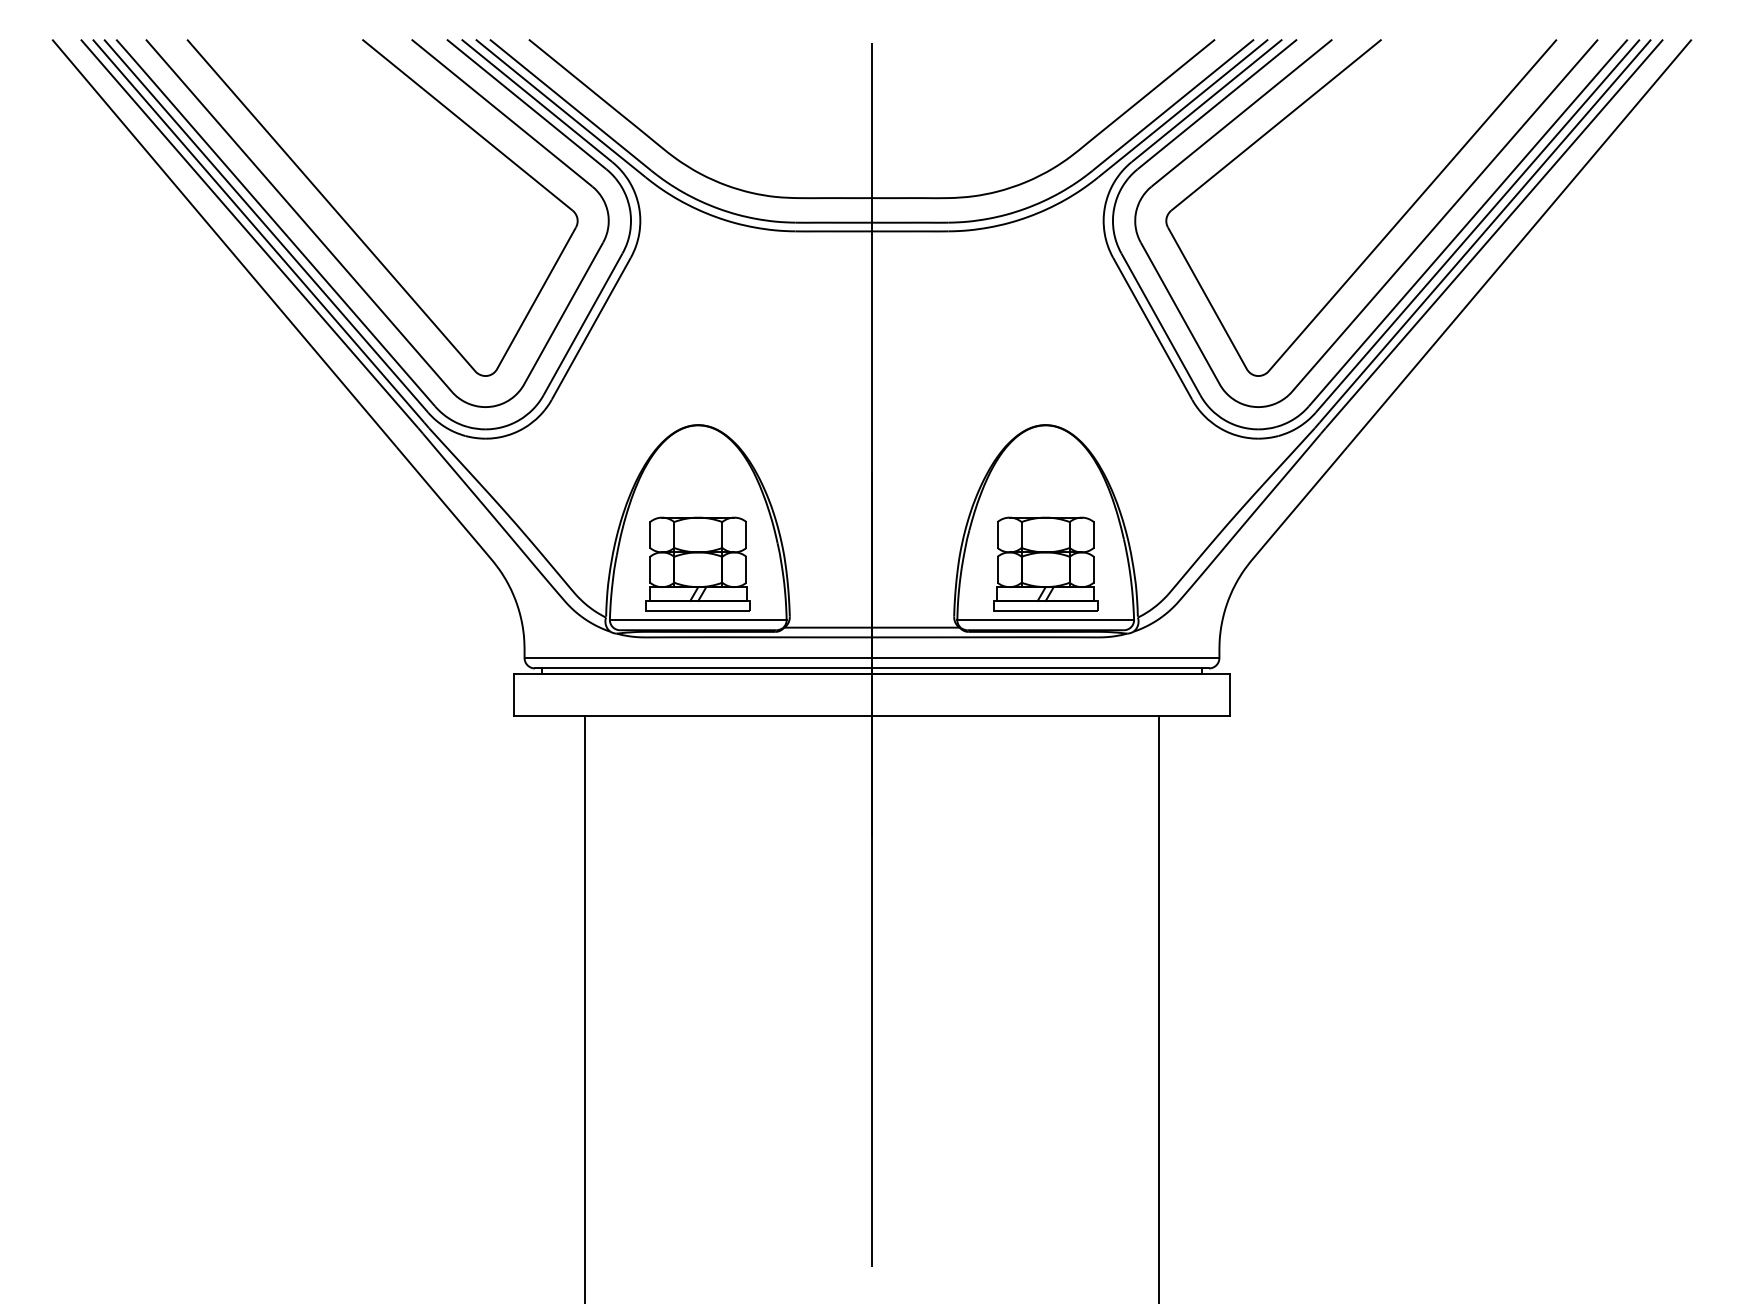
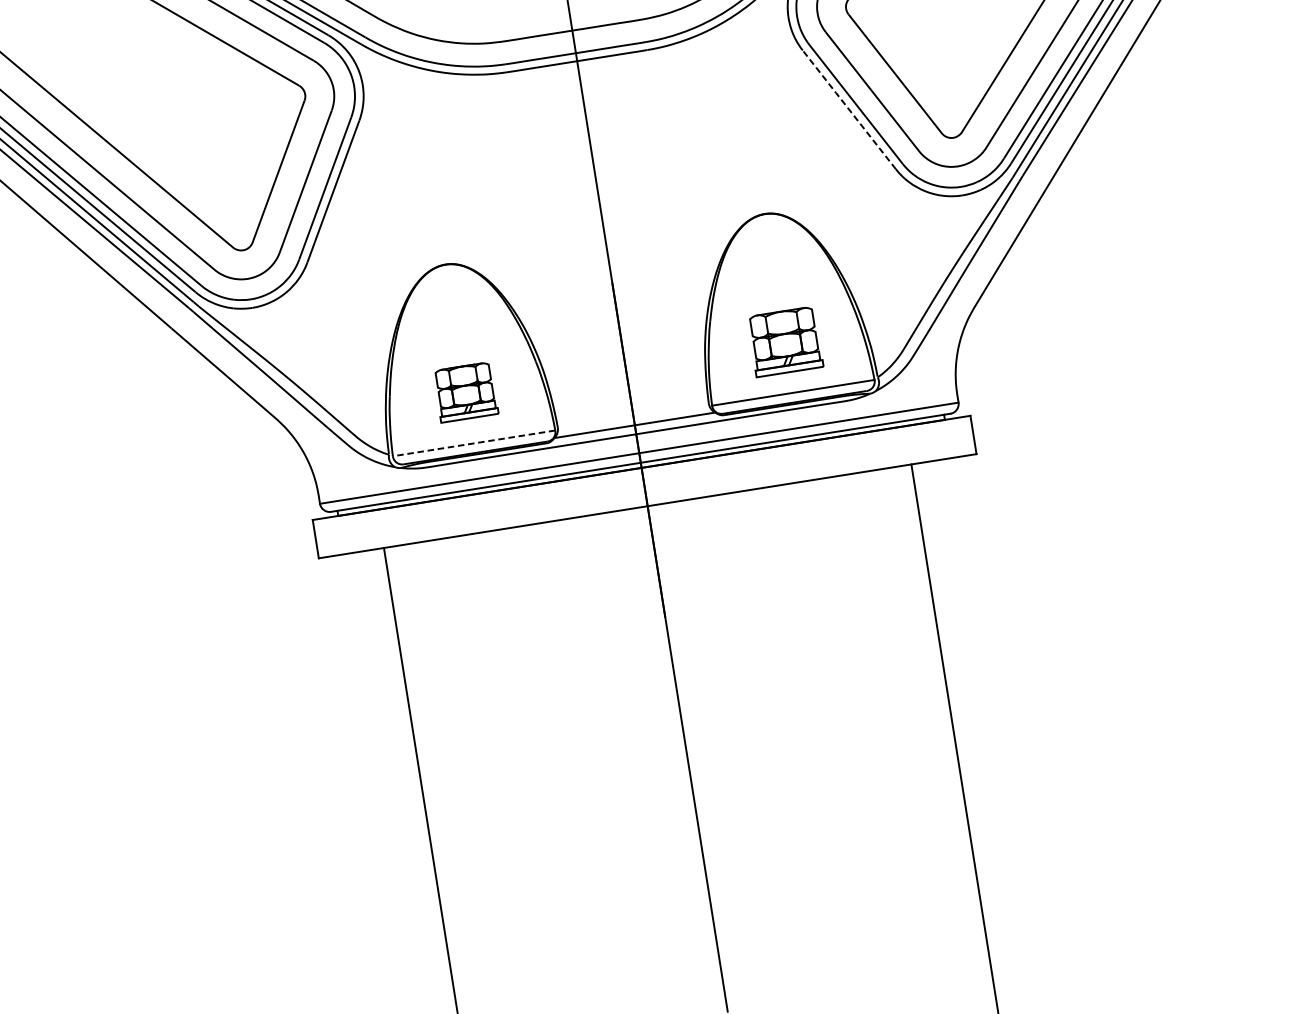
line: (1152, 328) -> (849, 109), solid -> dashed
part: (697, 563) -> (465, 391), size x0.6
part: (1045, 563) -> (784, 341), size x0.7
line: (697, 619) -> (473, 443), solid -> dashed

